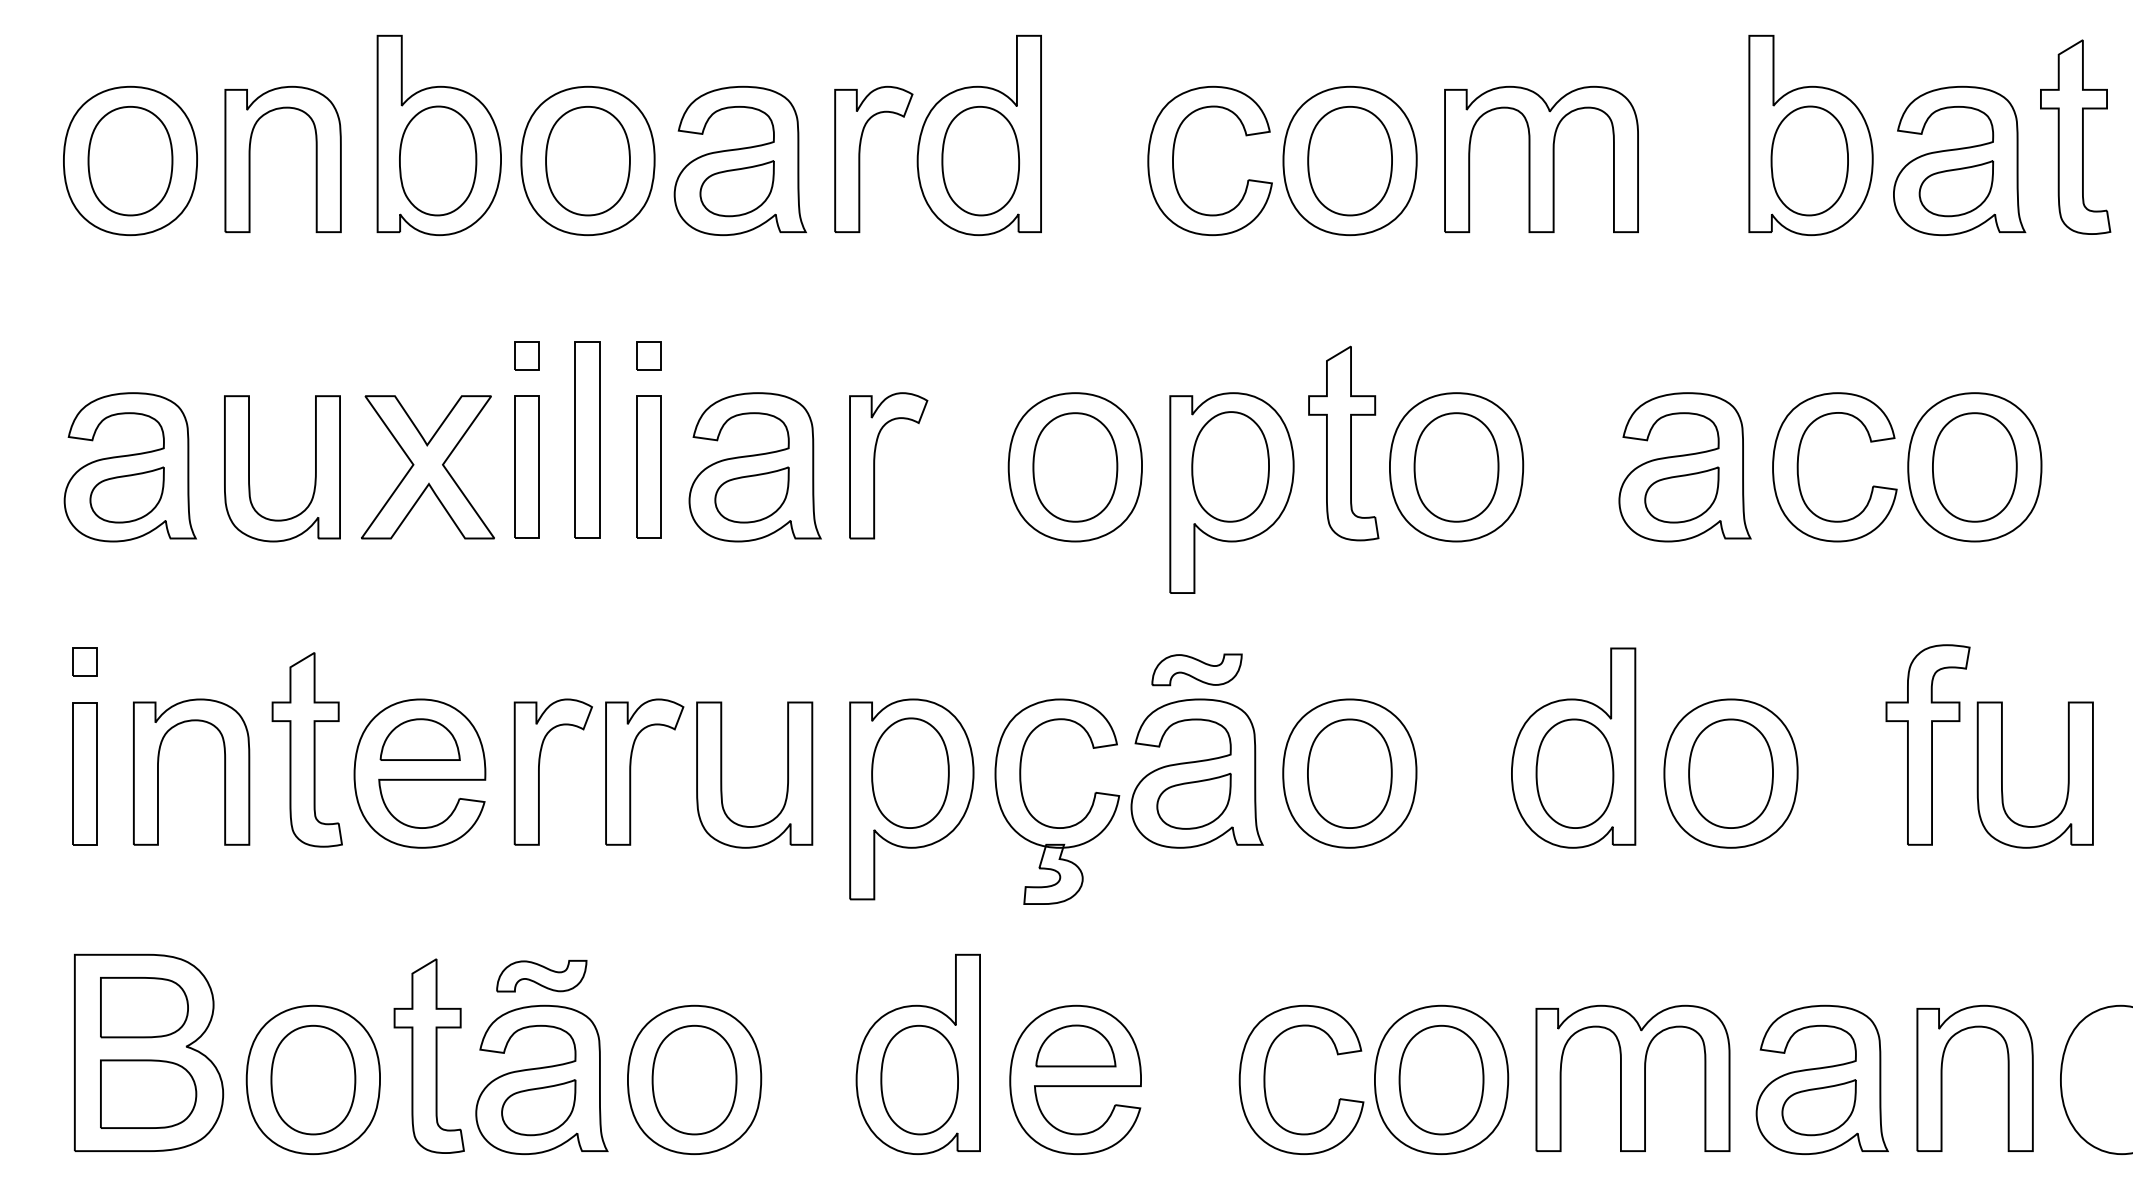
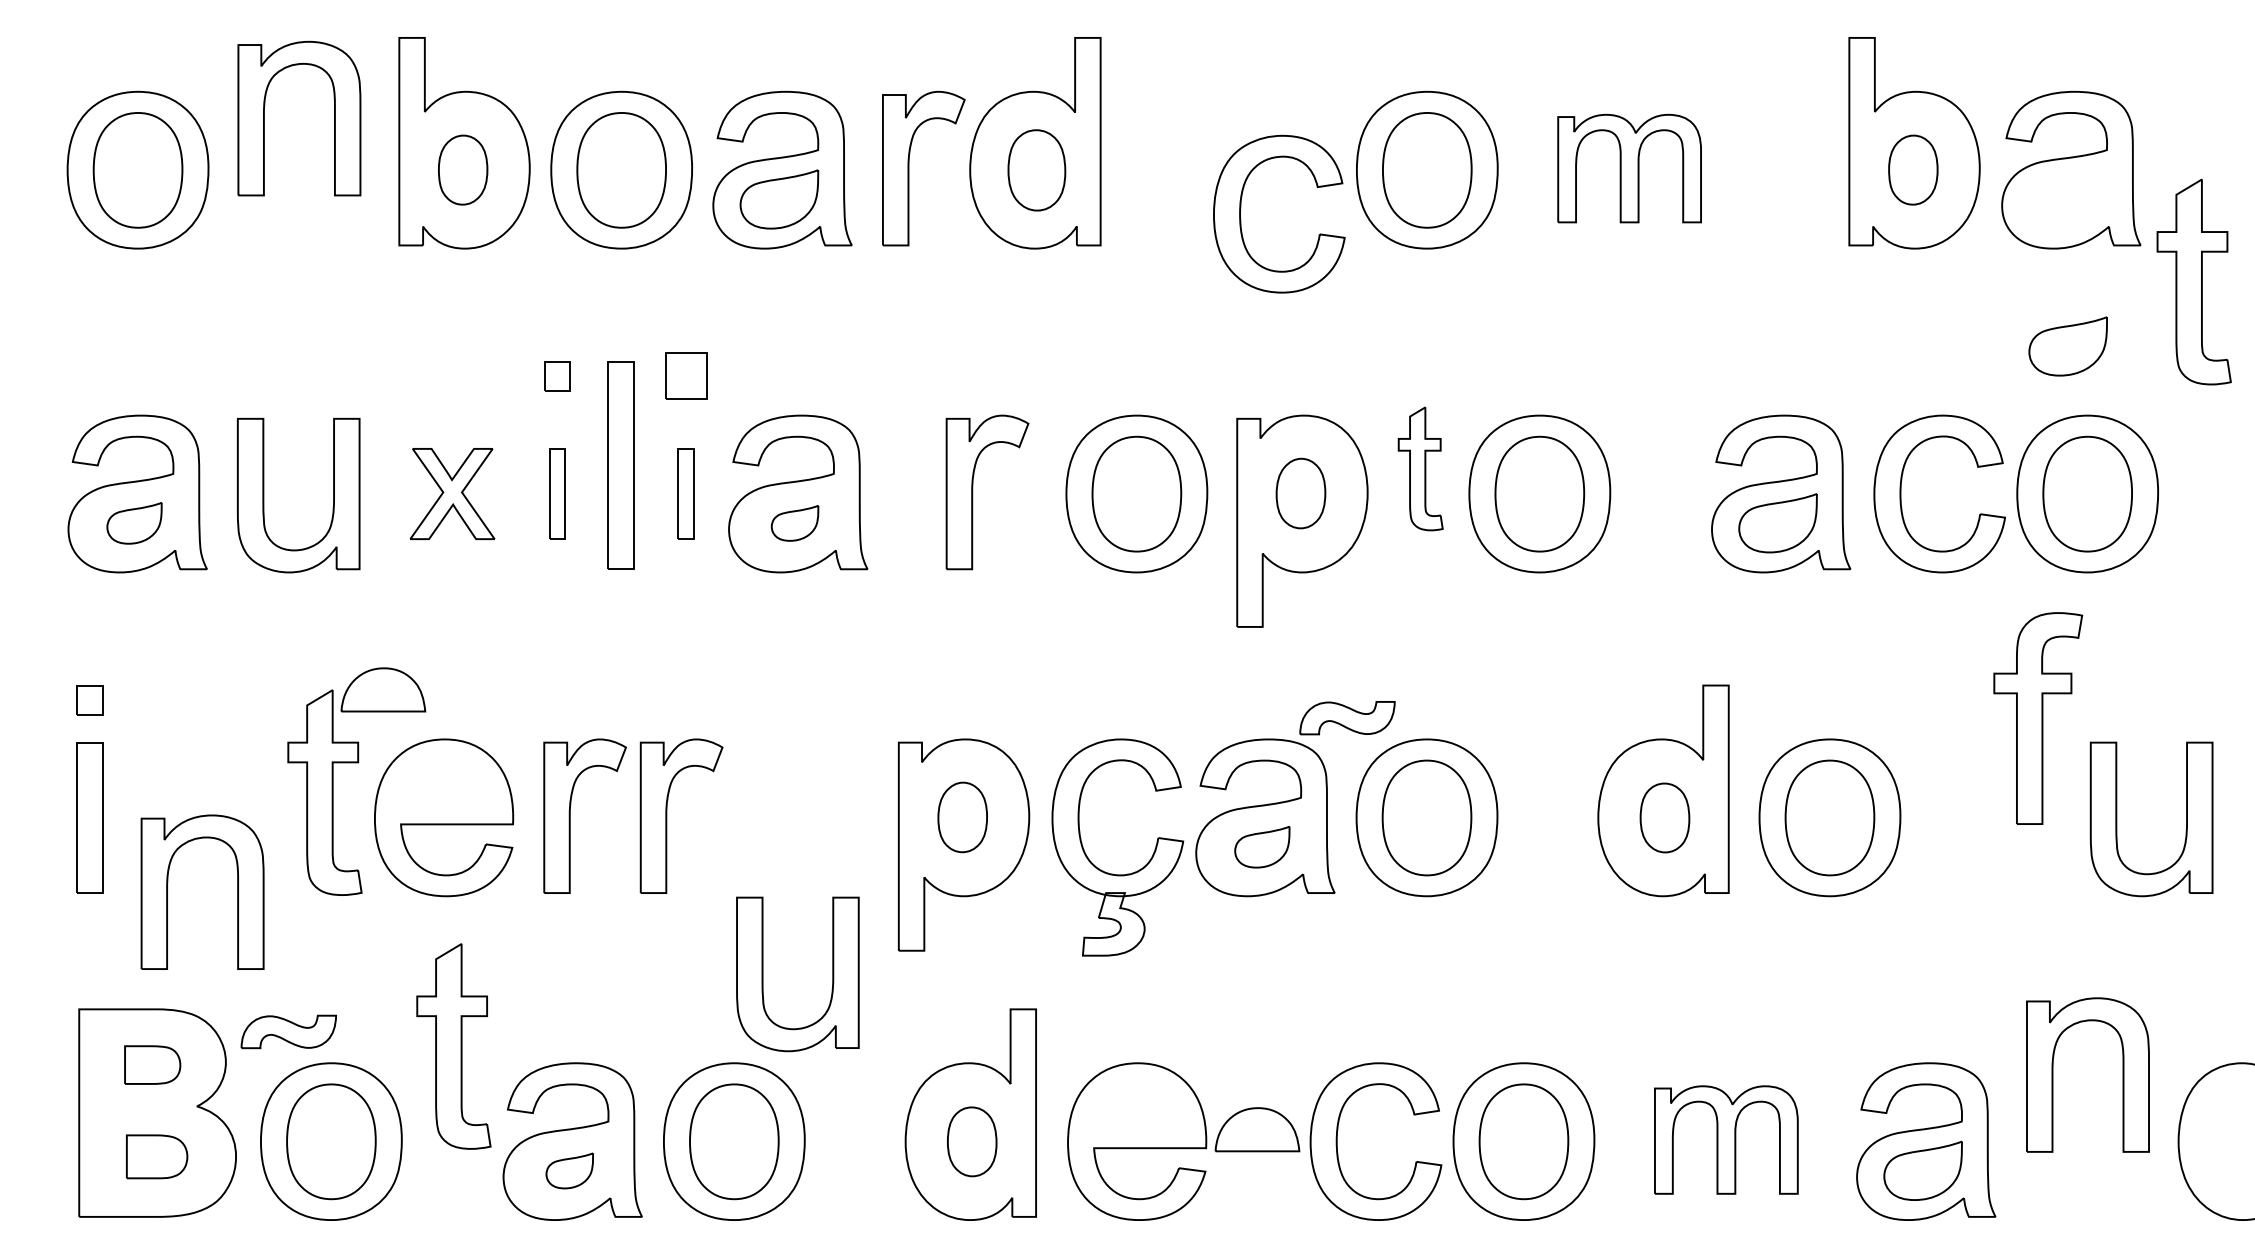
part: (2074, 136) -> (2193, 281), moved
part: (1174, 155) -> (1241, 208), moved
part: (250, 159) -> (264, 118), moved
part: (1541, 159) -> (1629, 168), size x0.7
part: (437, 160) -> (462, 169), size x0.6
part: (1810, 160) -> (1913, 169), size x0.6
part: (980, 161) -> (1036, 170), size x0.7
part: (1955, 188) -> (2067, 346), moved
part: (648, 356) -> (685, 376), size x1.6
part: (1343, 443) -> (1420, 468), size x0.6
part: (875, 465) -> (973, 492), moved
part: (427, 466) -> (452, 493), size x0.6
part: (527, 466) -> (557, 493), size x0.6
part: (648, 466) -> (685, 493), size x0.6
part: (1230, 466) -> (1300, 493), size x0.6
part: (127, 495) -> (134, 523), size x0.7
part: (751, 495) -> (794, 523), size x0.6
part: (1197, 670) -> (1347, 718), moved
part: (420, 739) -> (383, 689), moved
part: (1928, 744) -> (2038, 718), moved
part: (158, 771) -> (167, 891), moved
part: (910, 773) -> (962, 817), size x0.6
part: (1574, 773) -> (1664, 817), size x0.6
part: (722, 775) -> (763, 974), moved
part: (1194, 801) -> (1262, 847), size x0.7
part: (541, 975) -> (288, 1031), moved
part: (144, 1006) -> (152, 1064), size x0.6
part: (1075, 1045) -> (1257, 1129), moved
part: (428, 1056) -> (453, 1046), moved
part: (1633, 1077) -> (1726, 1139), size x0.7
part: (1942, 1077) -> (2053, 1074), moved
part: (918, 1079) -> (971, 1141), size x0.6
part: (147, 1094) -> (156, 1156), size x0.6
part: (538, 1107) -> (569, 1170), size x0.6

